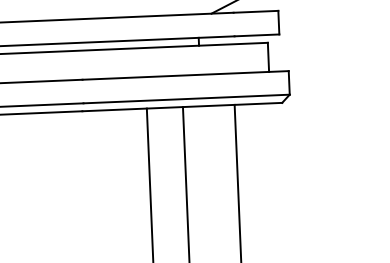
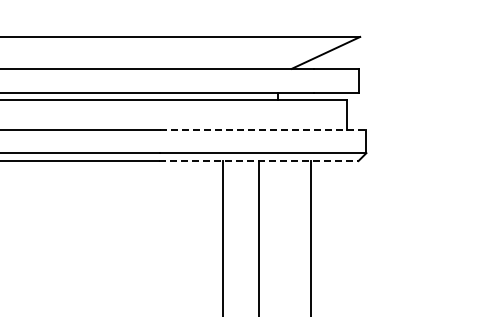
line: (185, 75) -> (263, 129), solid -> dashed
line: (182, 107) -> (258, 161), solid -> dashed

